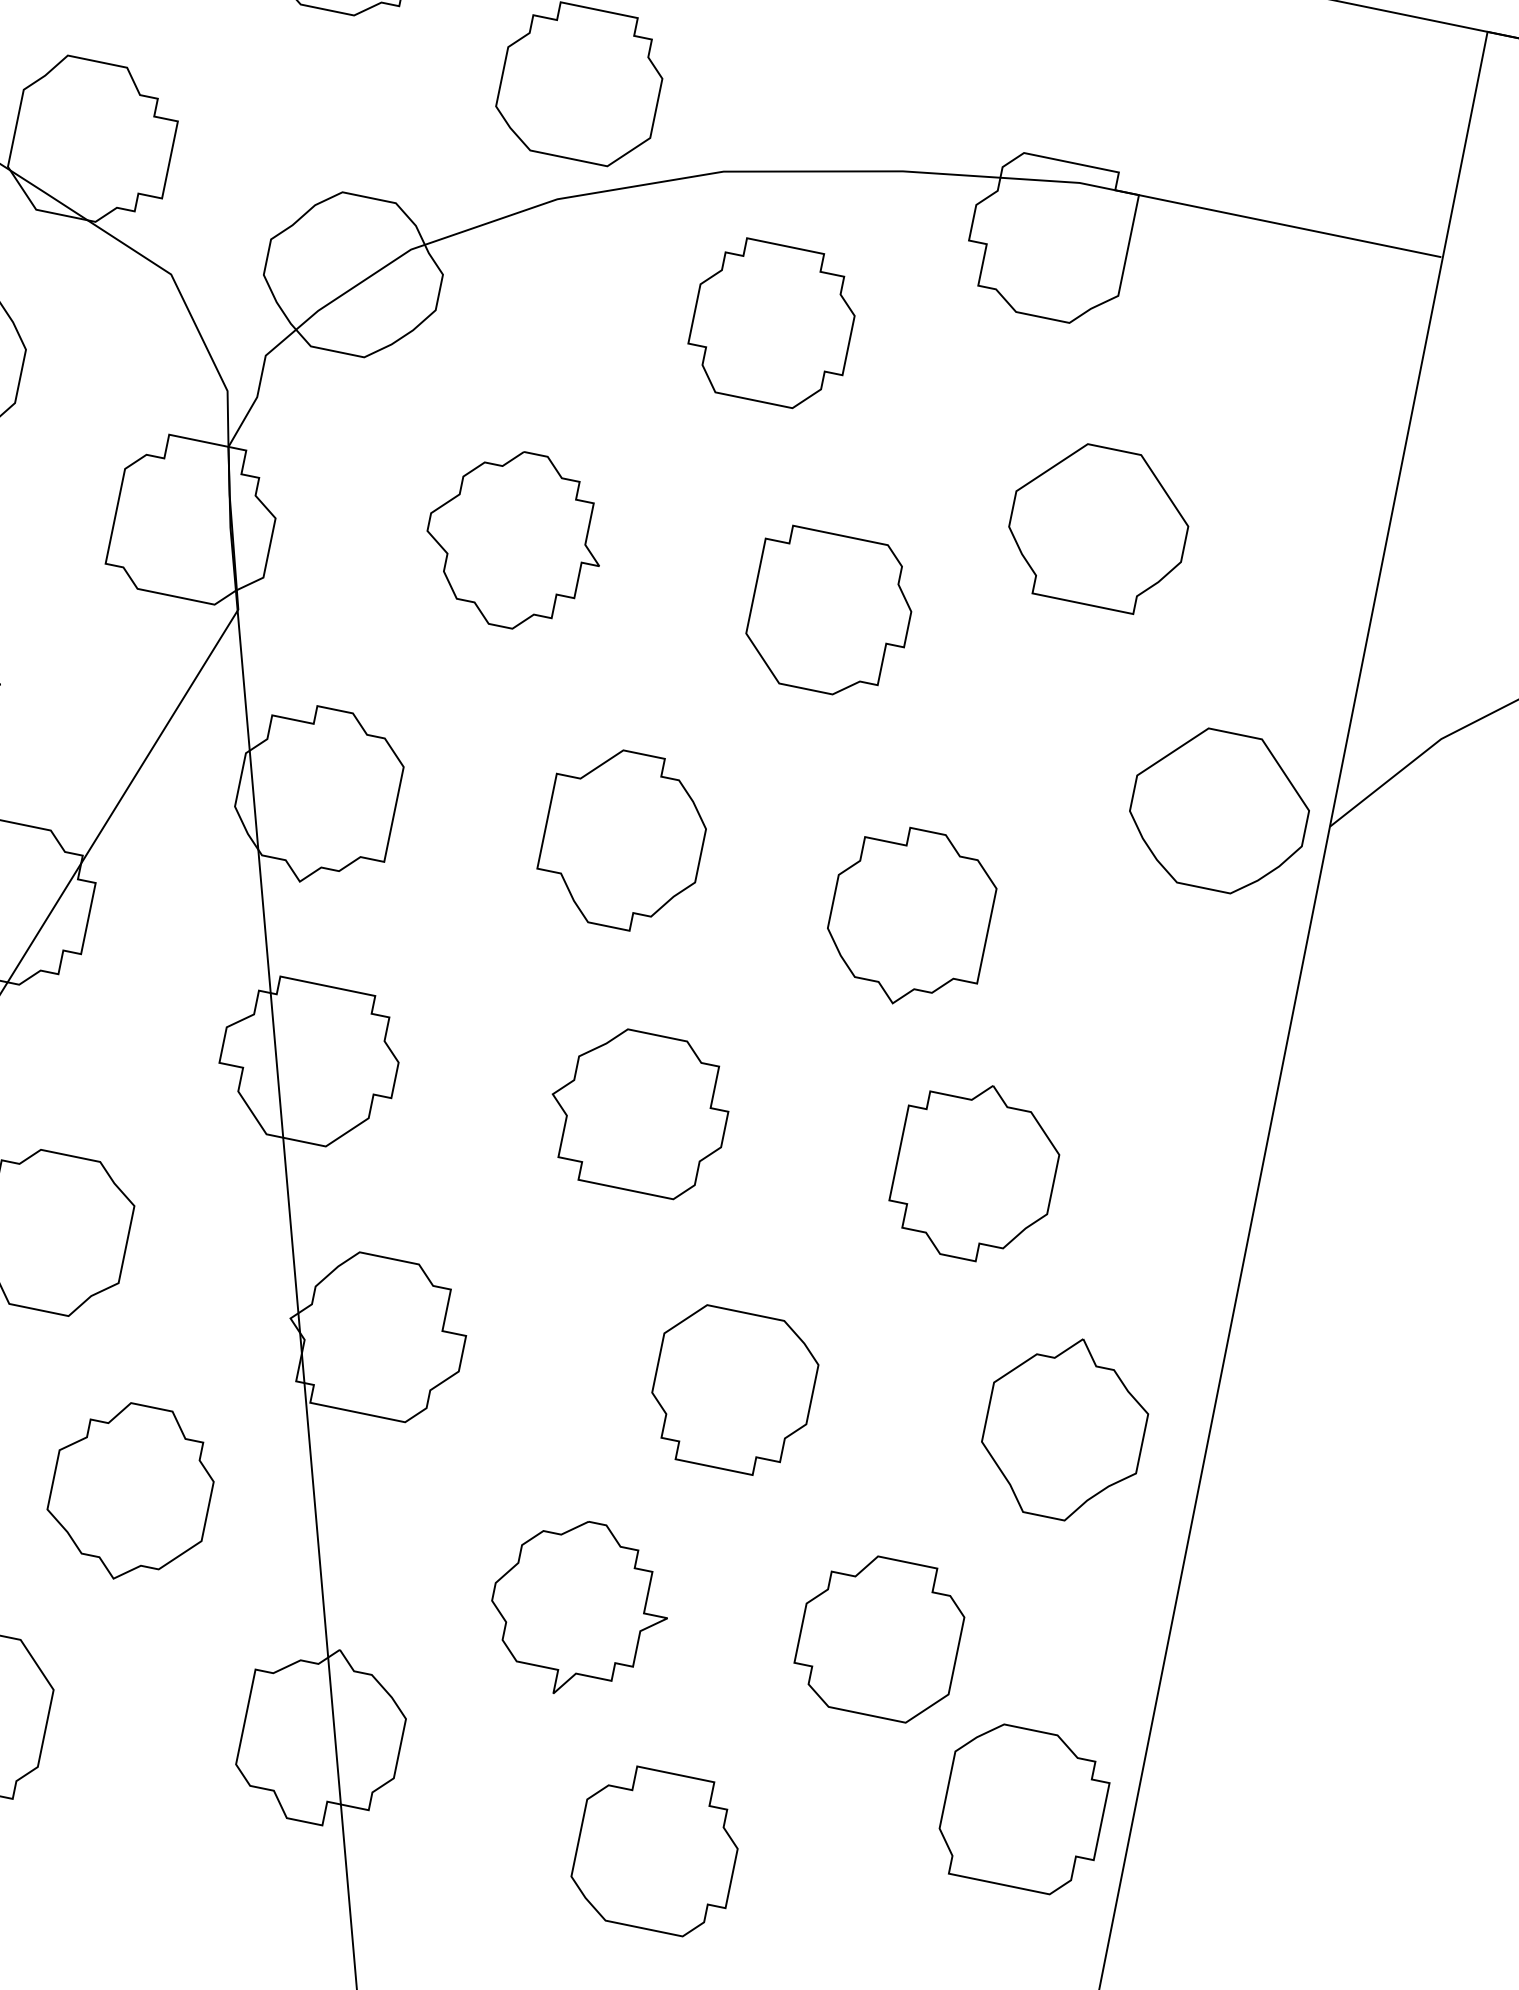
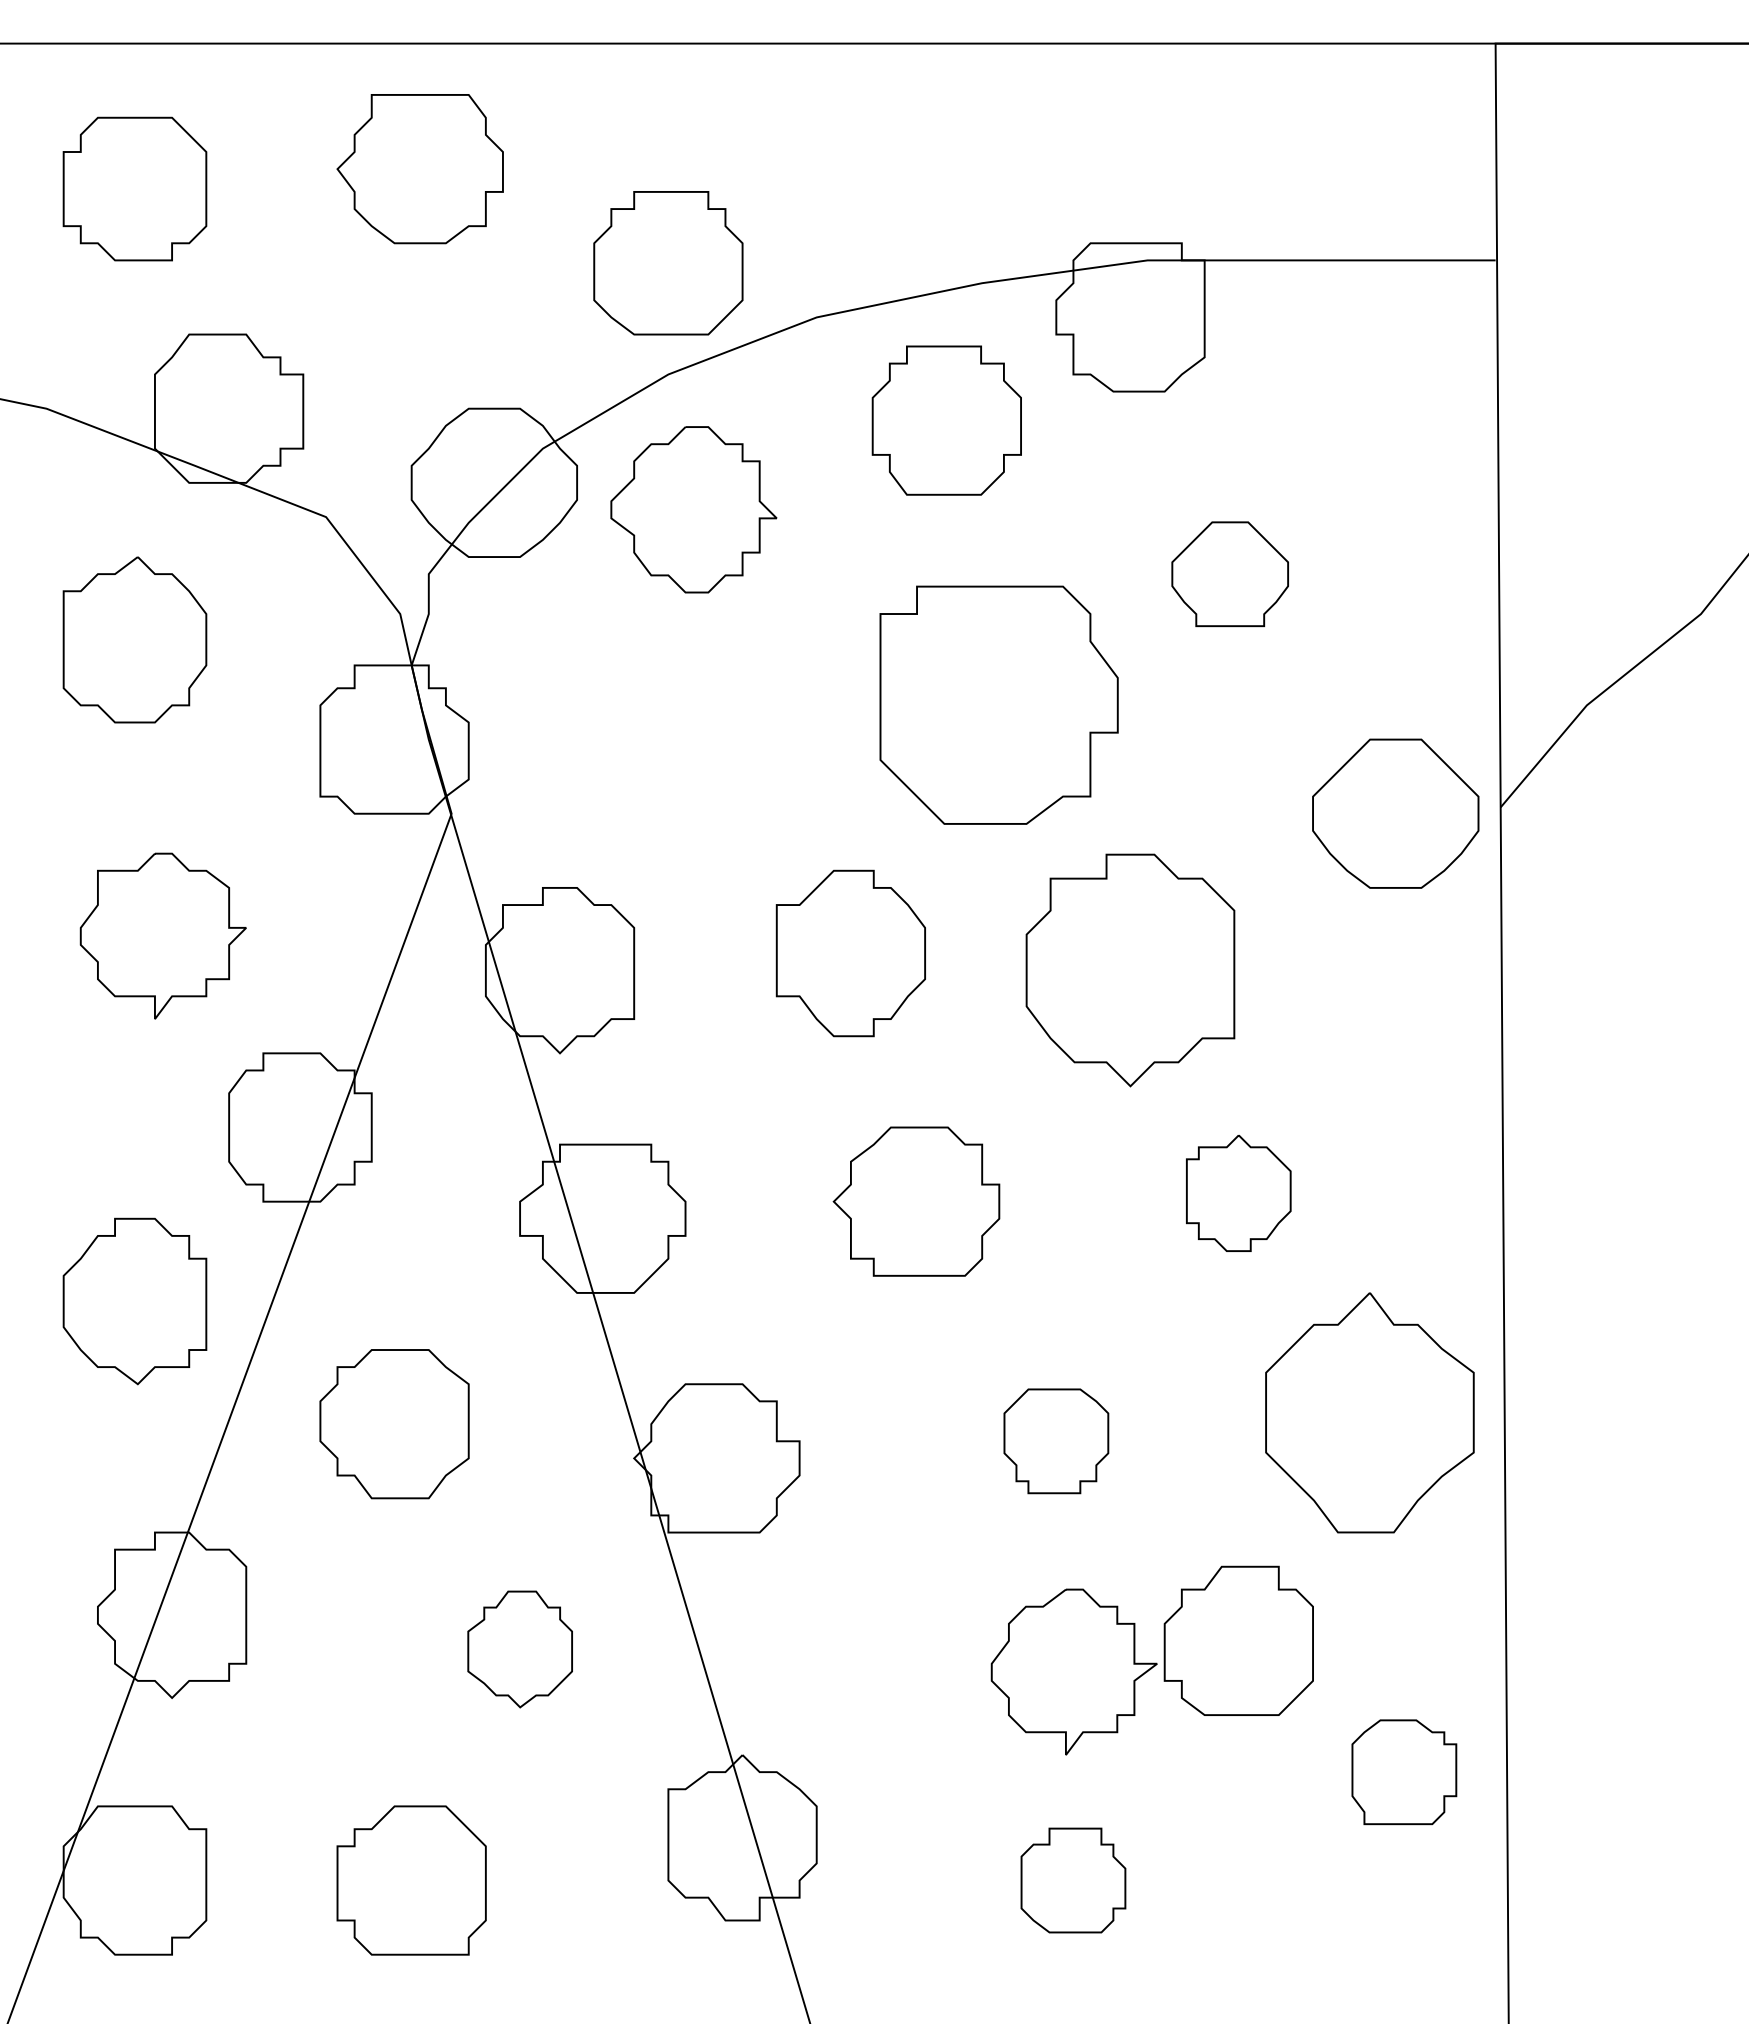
part: (772, 323) -> (946, 420), moved
part: (1097, 526) -> (1229, 574), size x0.7
part: (514, 539) -> (693, 509), moved
part: (830, 613) -> (999, 705), size x1.6
part: (910, 917) -> (1130, 970), size x1.4
part: (975, 1172) -> (1238, 1193), size x0.7
part: (733, 1390) -> (1056, 1441), size x0.7
part: (1065, 1427) -> (1370, 1412), size x1.4
part: (131, 1492) -> (520, 1649), size x0.7
part: (579, 1608) -> (1073, 1671), moved
part: (1024, 1809) -> (1404, 1772), size x0.7
part: (657, 1850) -> (1073, 1880), size x0.7

